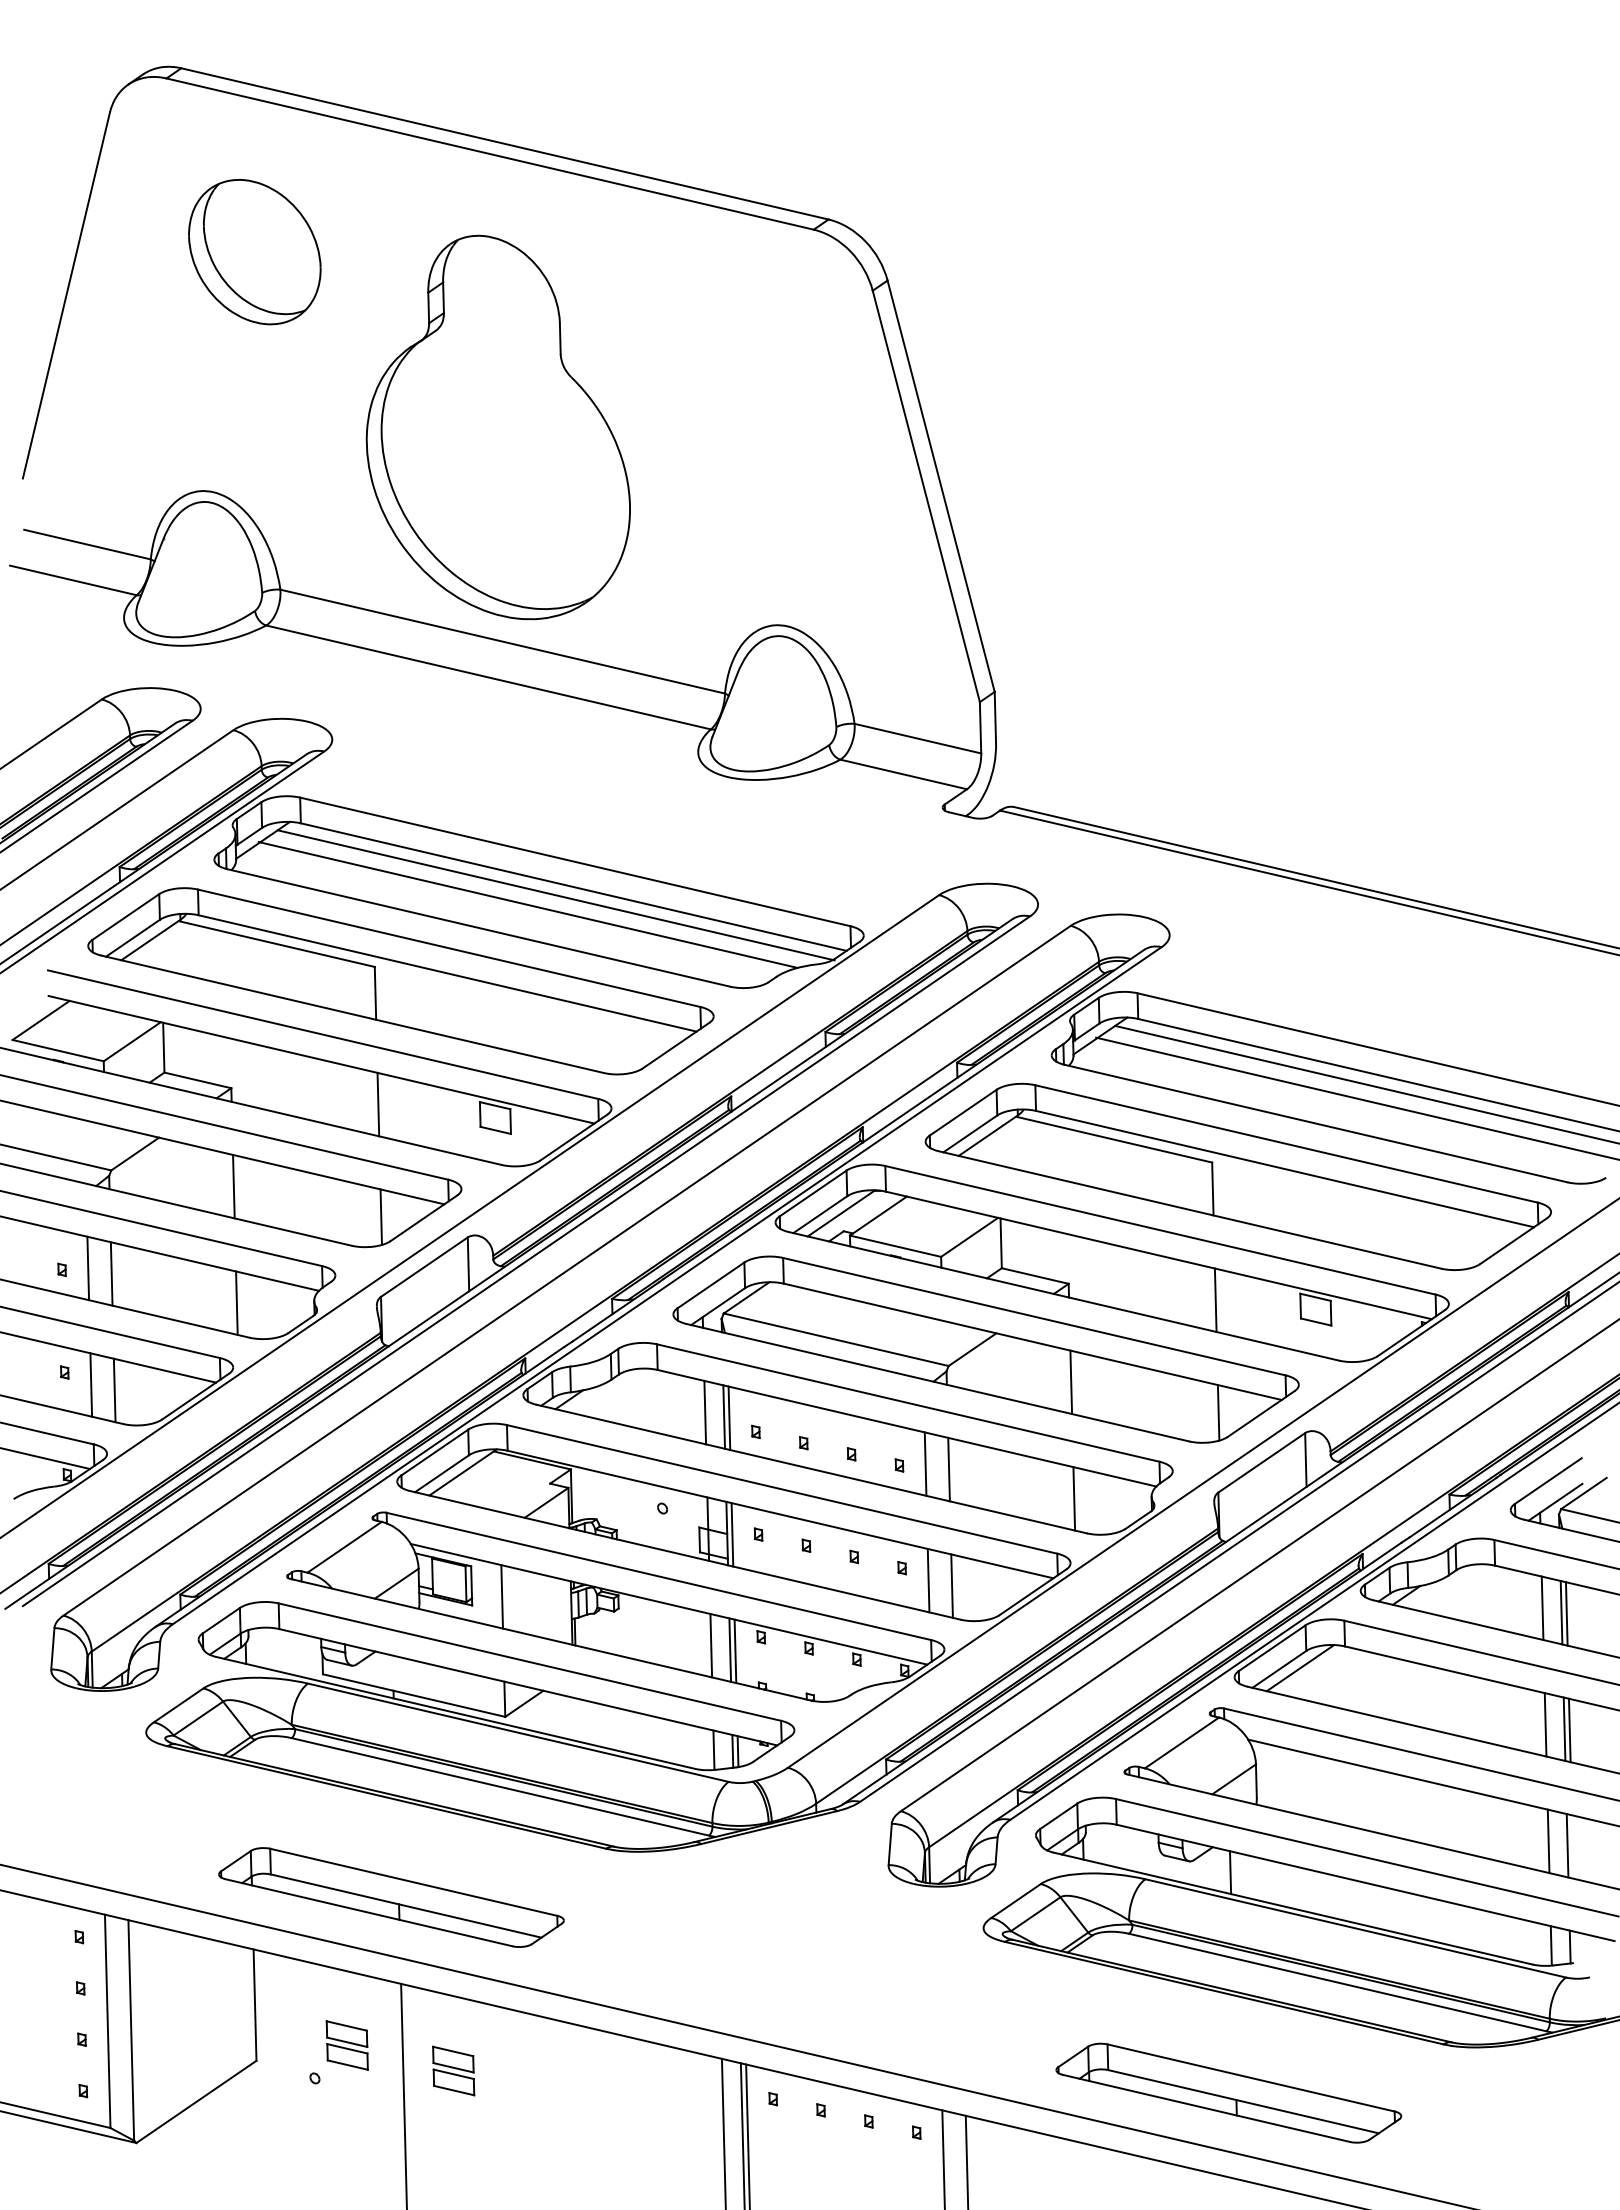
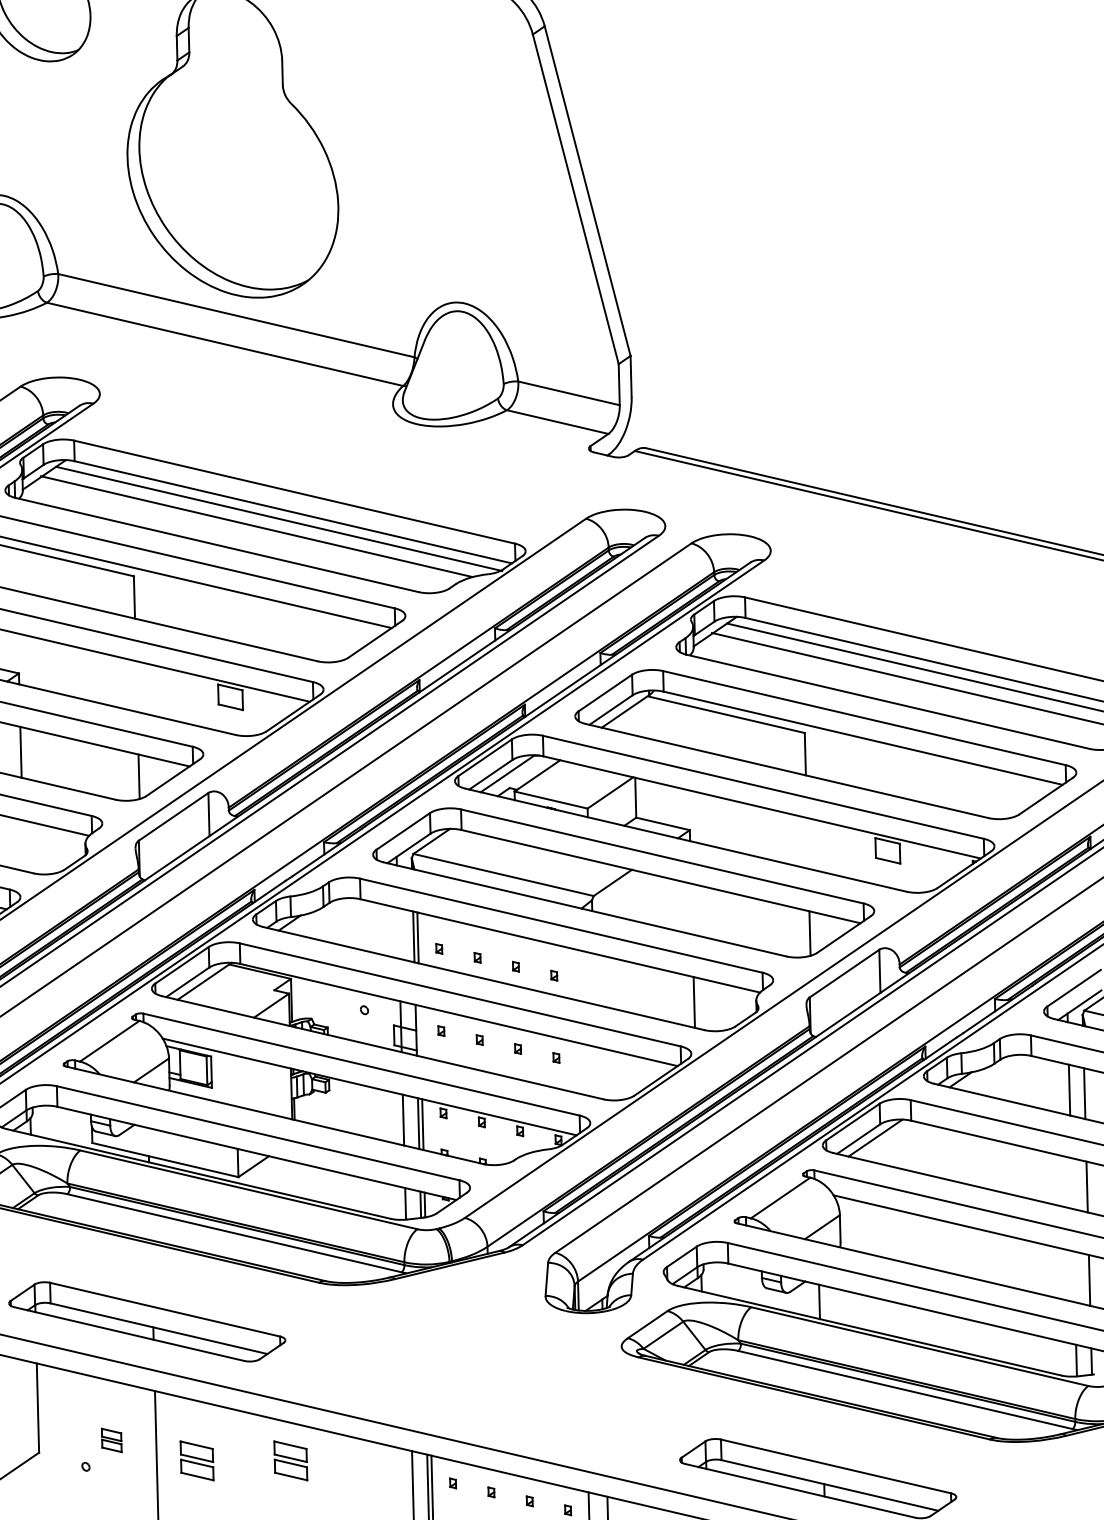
line: (378, 1104) -> (136, 686), removed
line: (1215, 1299) -> (807, 842), removed
line: (236, 1302) -> (23, 845), removed
line: (1071, 1382) -> (692, 909), removed
line: (705, 1412) -> (398, 933), removed
line: (925, 1463) -> (575, 974), removed
line: (948, 1469) -> (593, 978), removed
line: (732, 1534) -> (420, 1031), removed
line: (928, 1580) -> (577, 1067), removed
line: (951, 1585) -> (595, 1071), removed
line: (501, 1596) -> (235, 1080), removed
line: (1566, 1613) -> (1088, 1094), removed
line: (1545, 1724) -> (1071, 1183), removed
line: (1569, 1730) -> (1091, 1188), removed
line: (1548, 1841) -> (1074, 1276), removed
part: (346, 2045) -> (111, 1440), size x0.6
part: (570, 2070) -> (290, 1460), added

